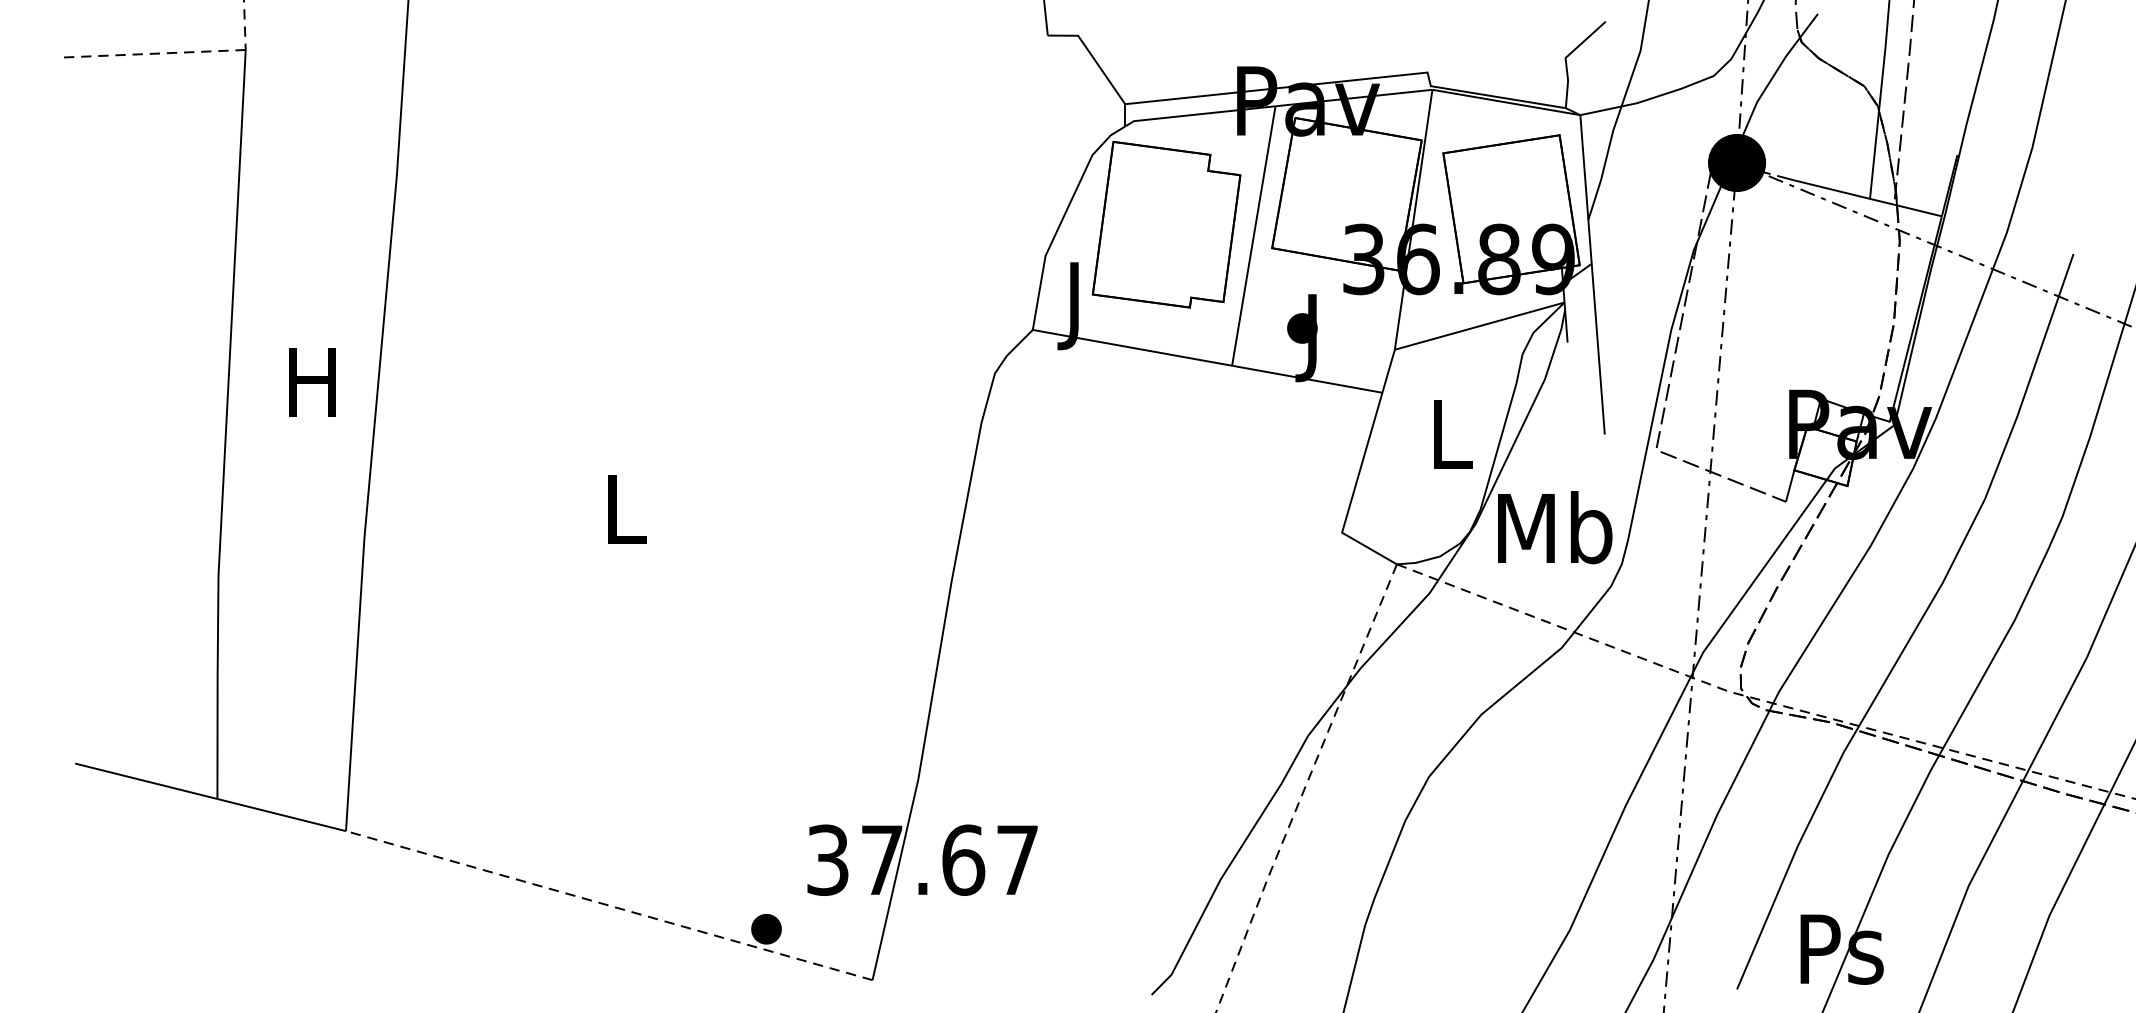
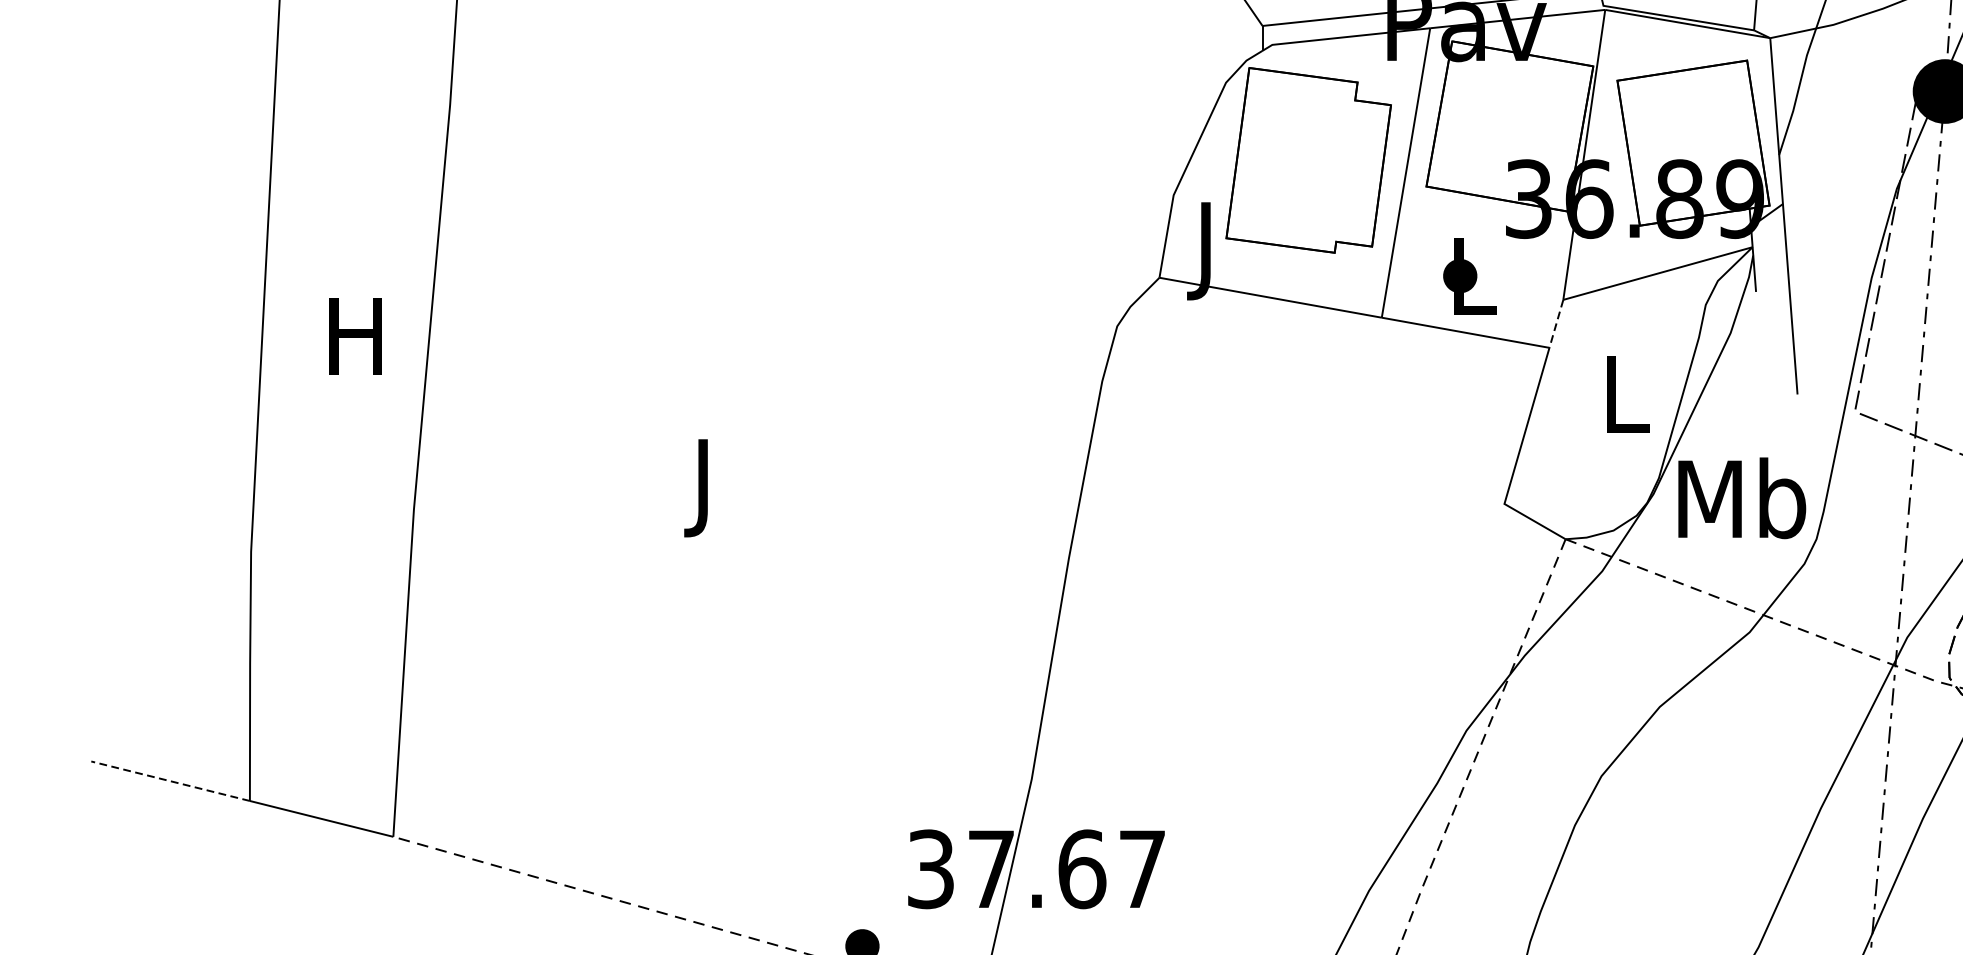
text: (1315, 338) -> (1474, 287), J -> L
line: (1388, 371) -> (1556, 324), solid -> dashed
text: (626, 518) -> (706, 488), L -> J
line: (145, 781) -> (169, 781), solid -> dashed

